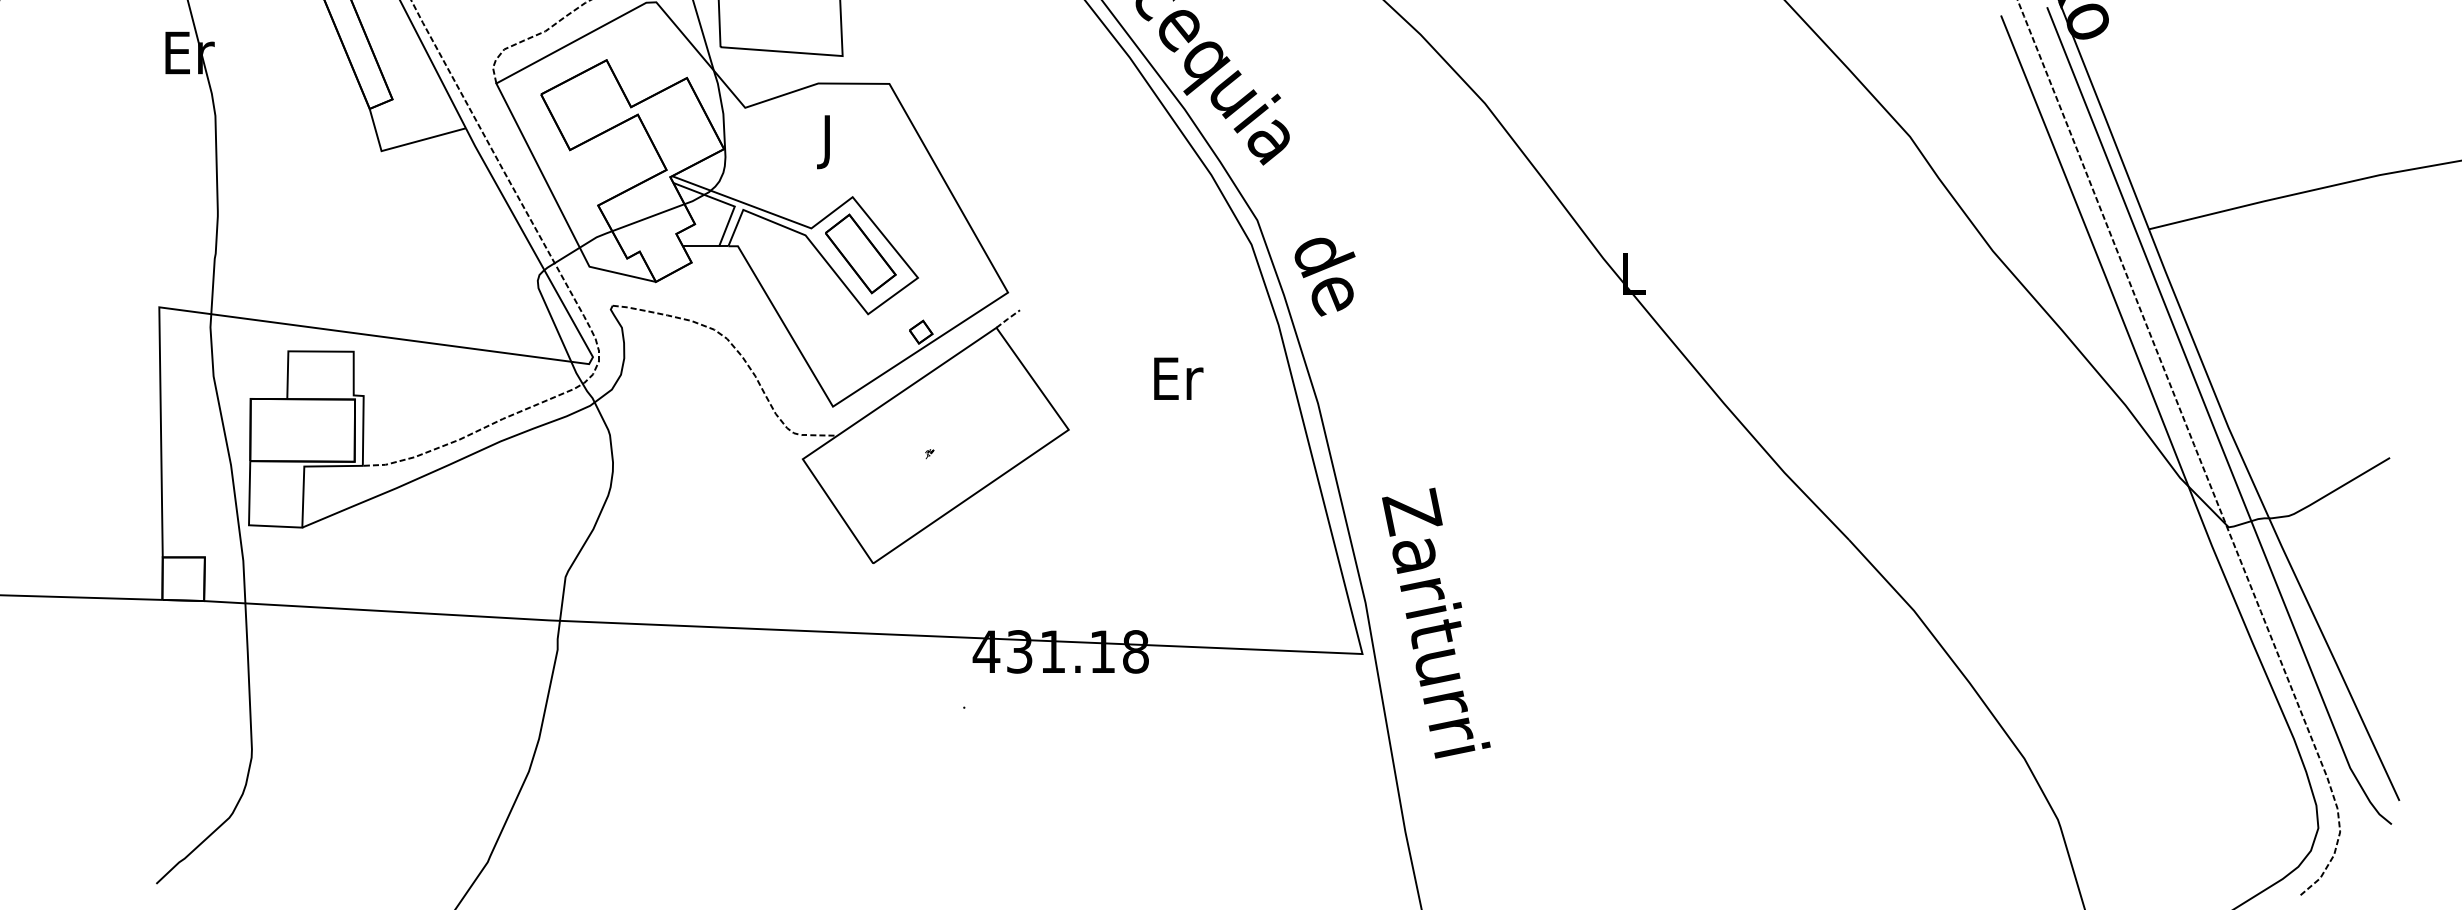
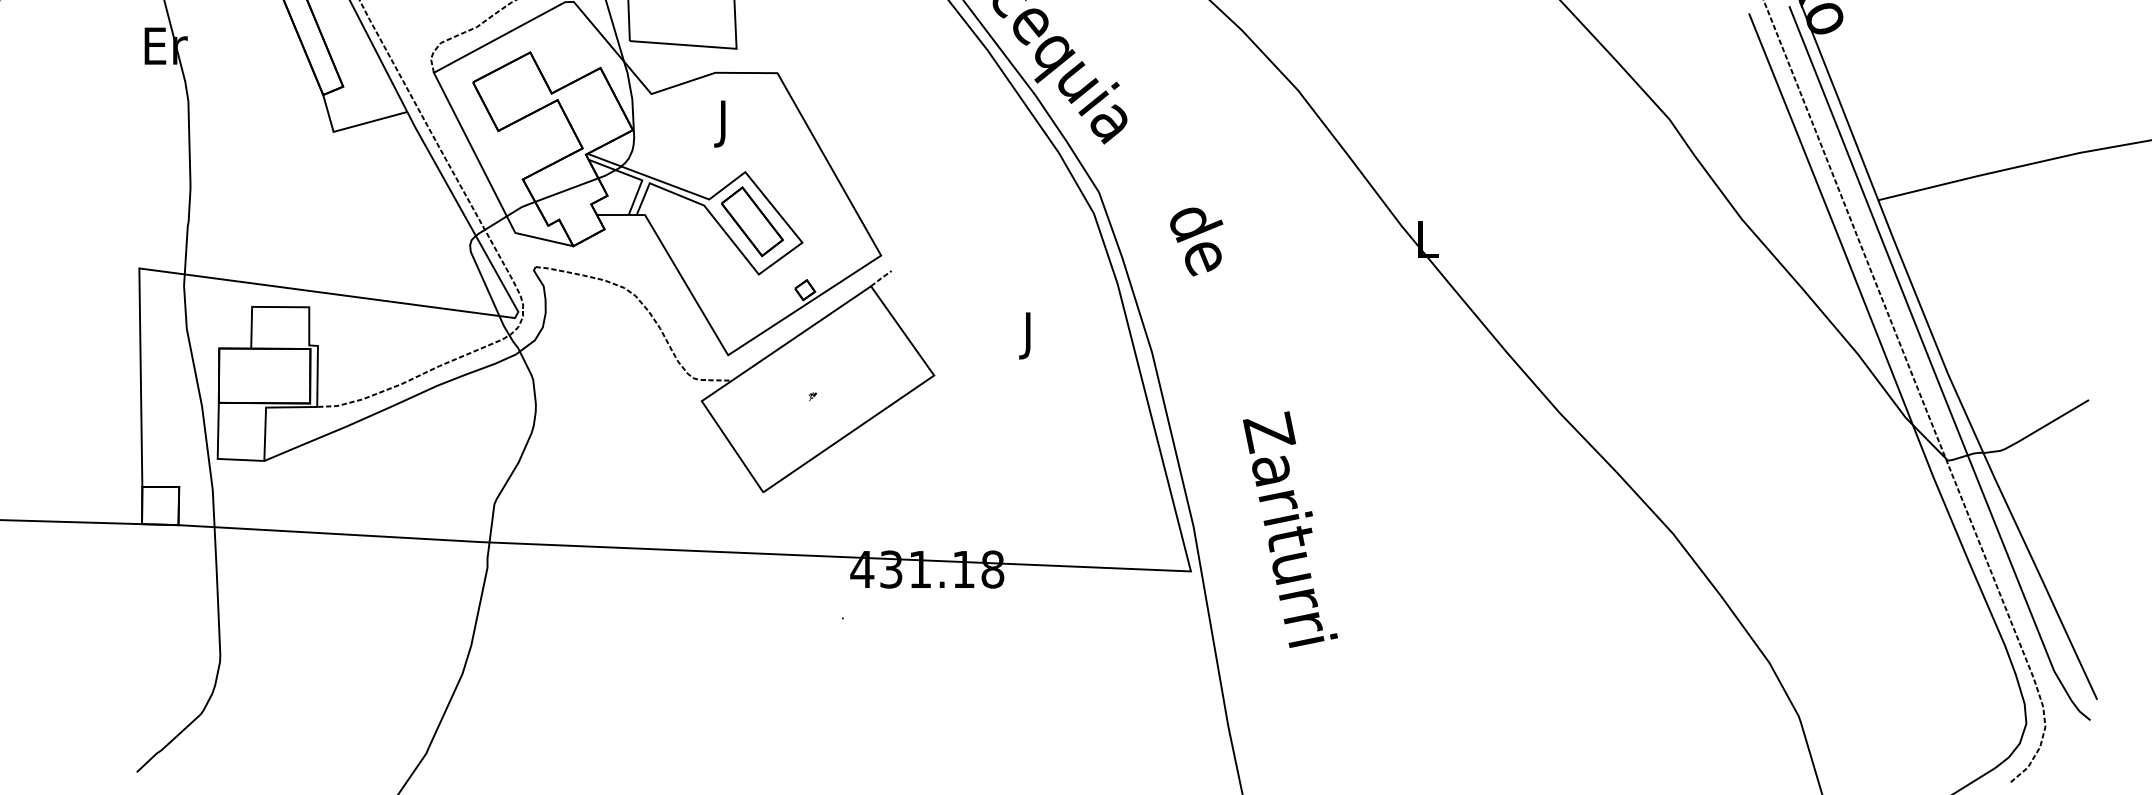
text: (1324, 276) -> (1196, 241), moved
text: (1178, 384) -> (1030, 335), Er -> J
text: (1436, 622) -> (1290, 529), moved

